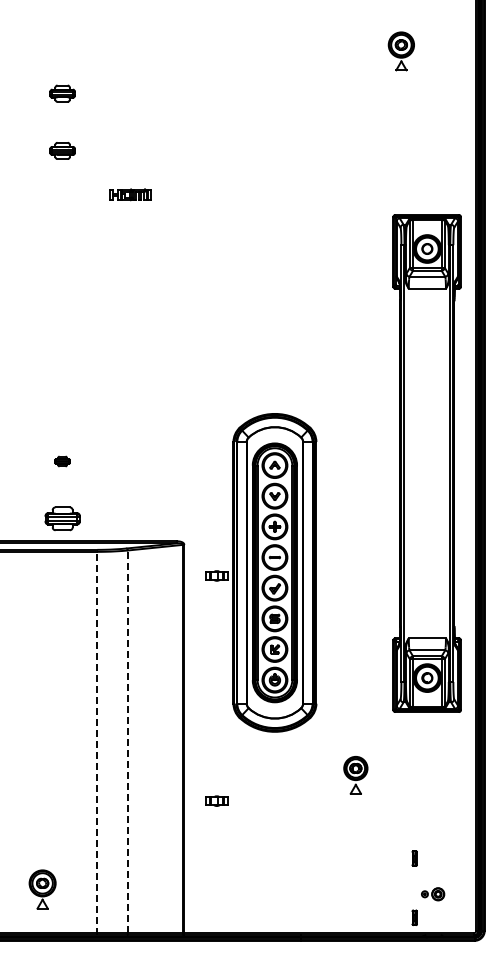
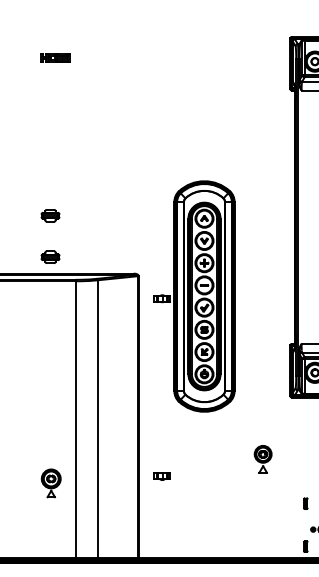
part: (130, 194) -> (55, 57), moved
part: (62, 461) -> (50, 215), size x1.67
part: (62, 518) -> (50, 257), size x0.71
line: (127, 741) -> (97, 418), dashed -> solid
line: (97, 742) -> (75, 419), dashed -> solid
part: (355, 775) -> (262, 459), moved
part: (216, 800) -> (162, 476), moved
part: (42, 889) -> (51, 483), moved

